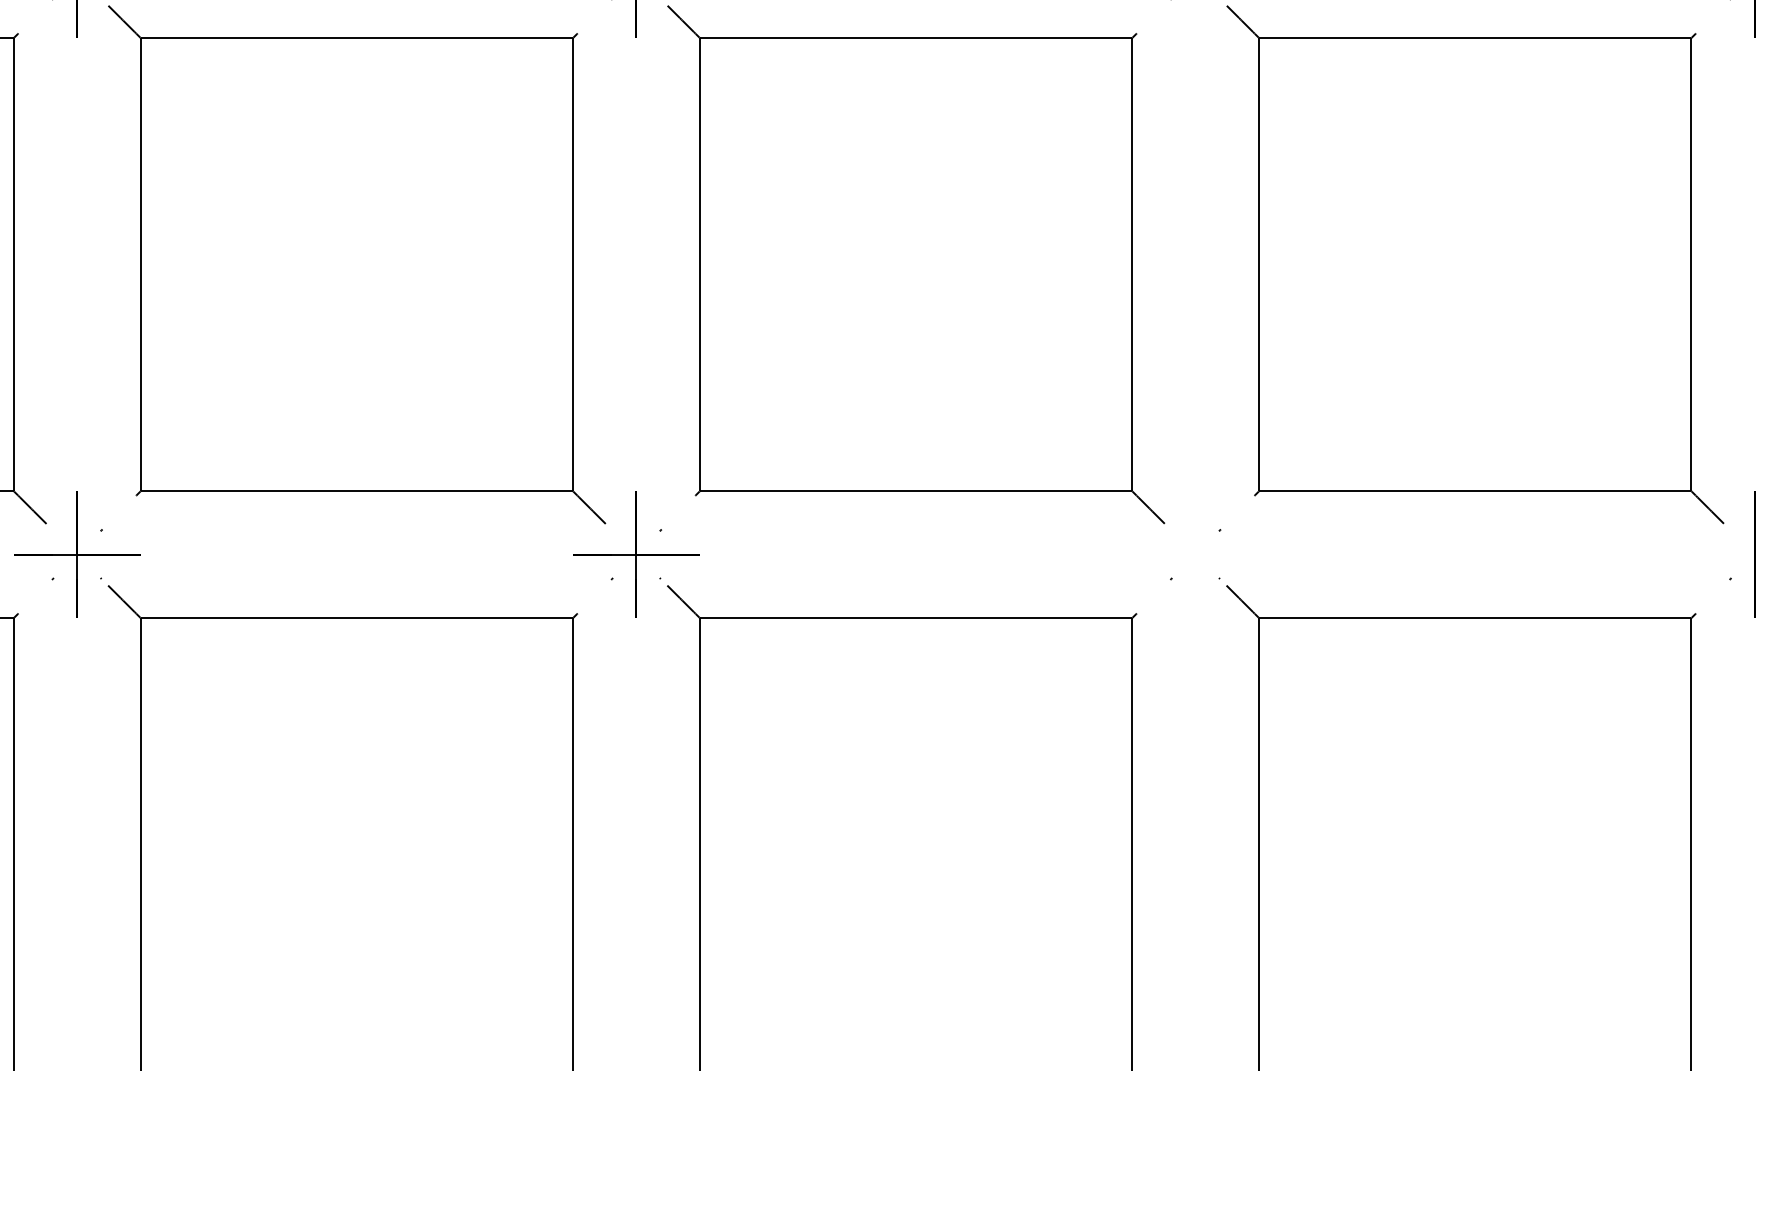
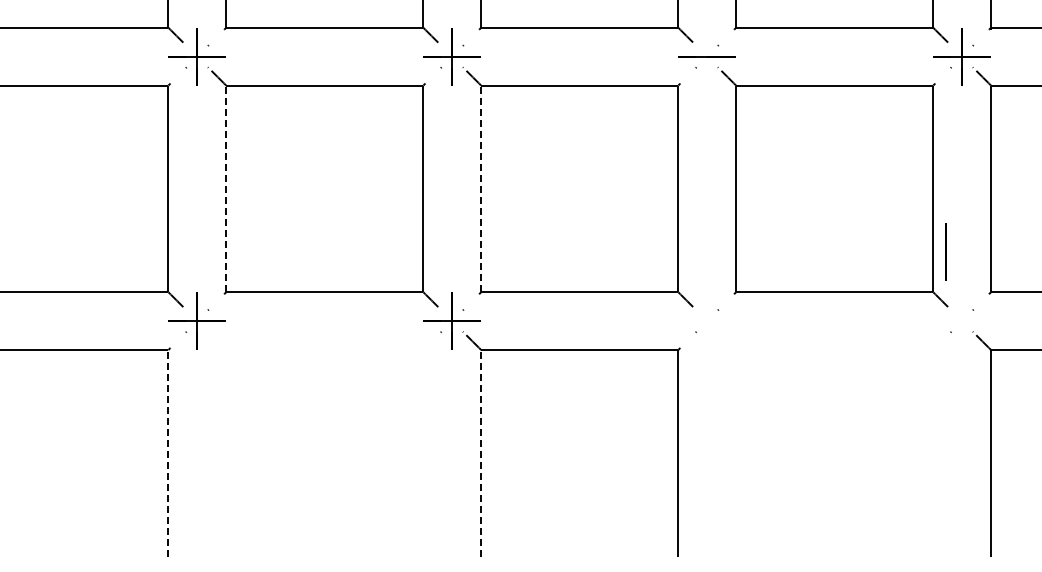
line: (141, 263) -> (226, 188), solid -> dashed
line: (700, 263) -> (481, 188), solid -> dashed
line: (1753, 553) -> (945, 251), moved
part: (141, 823) -> (226, 443), removed
part: (1259, 823) -> (736, 443), removed
line: (14, 842) -> (168, 452), solid -> dashed
line: (700, 842) -> (481, 452), solid -> dashed

